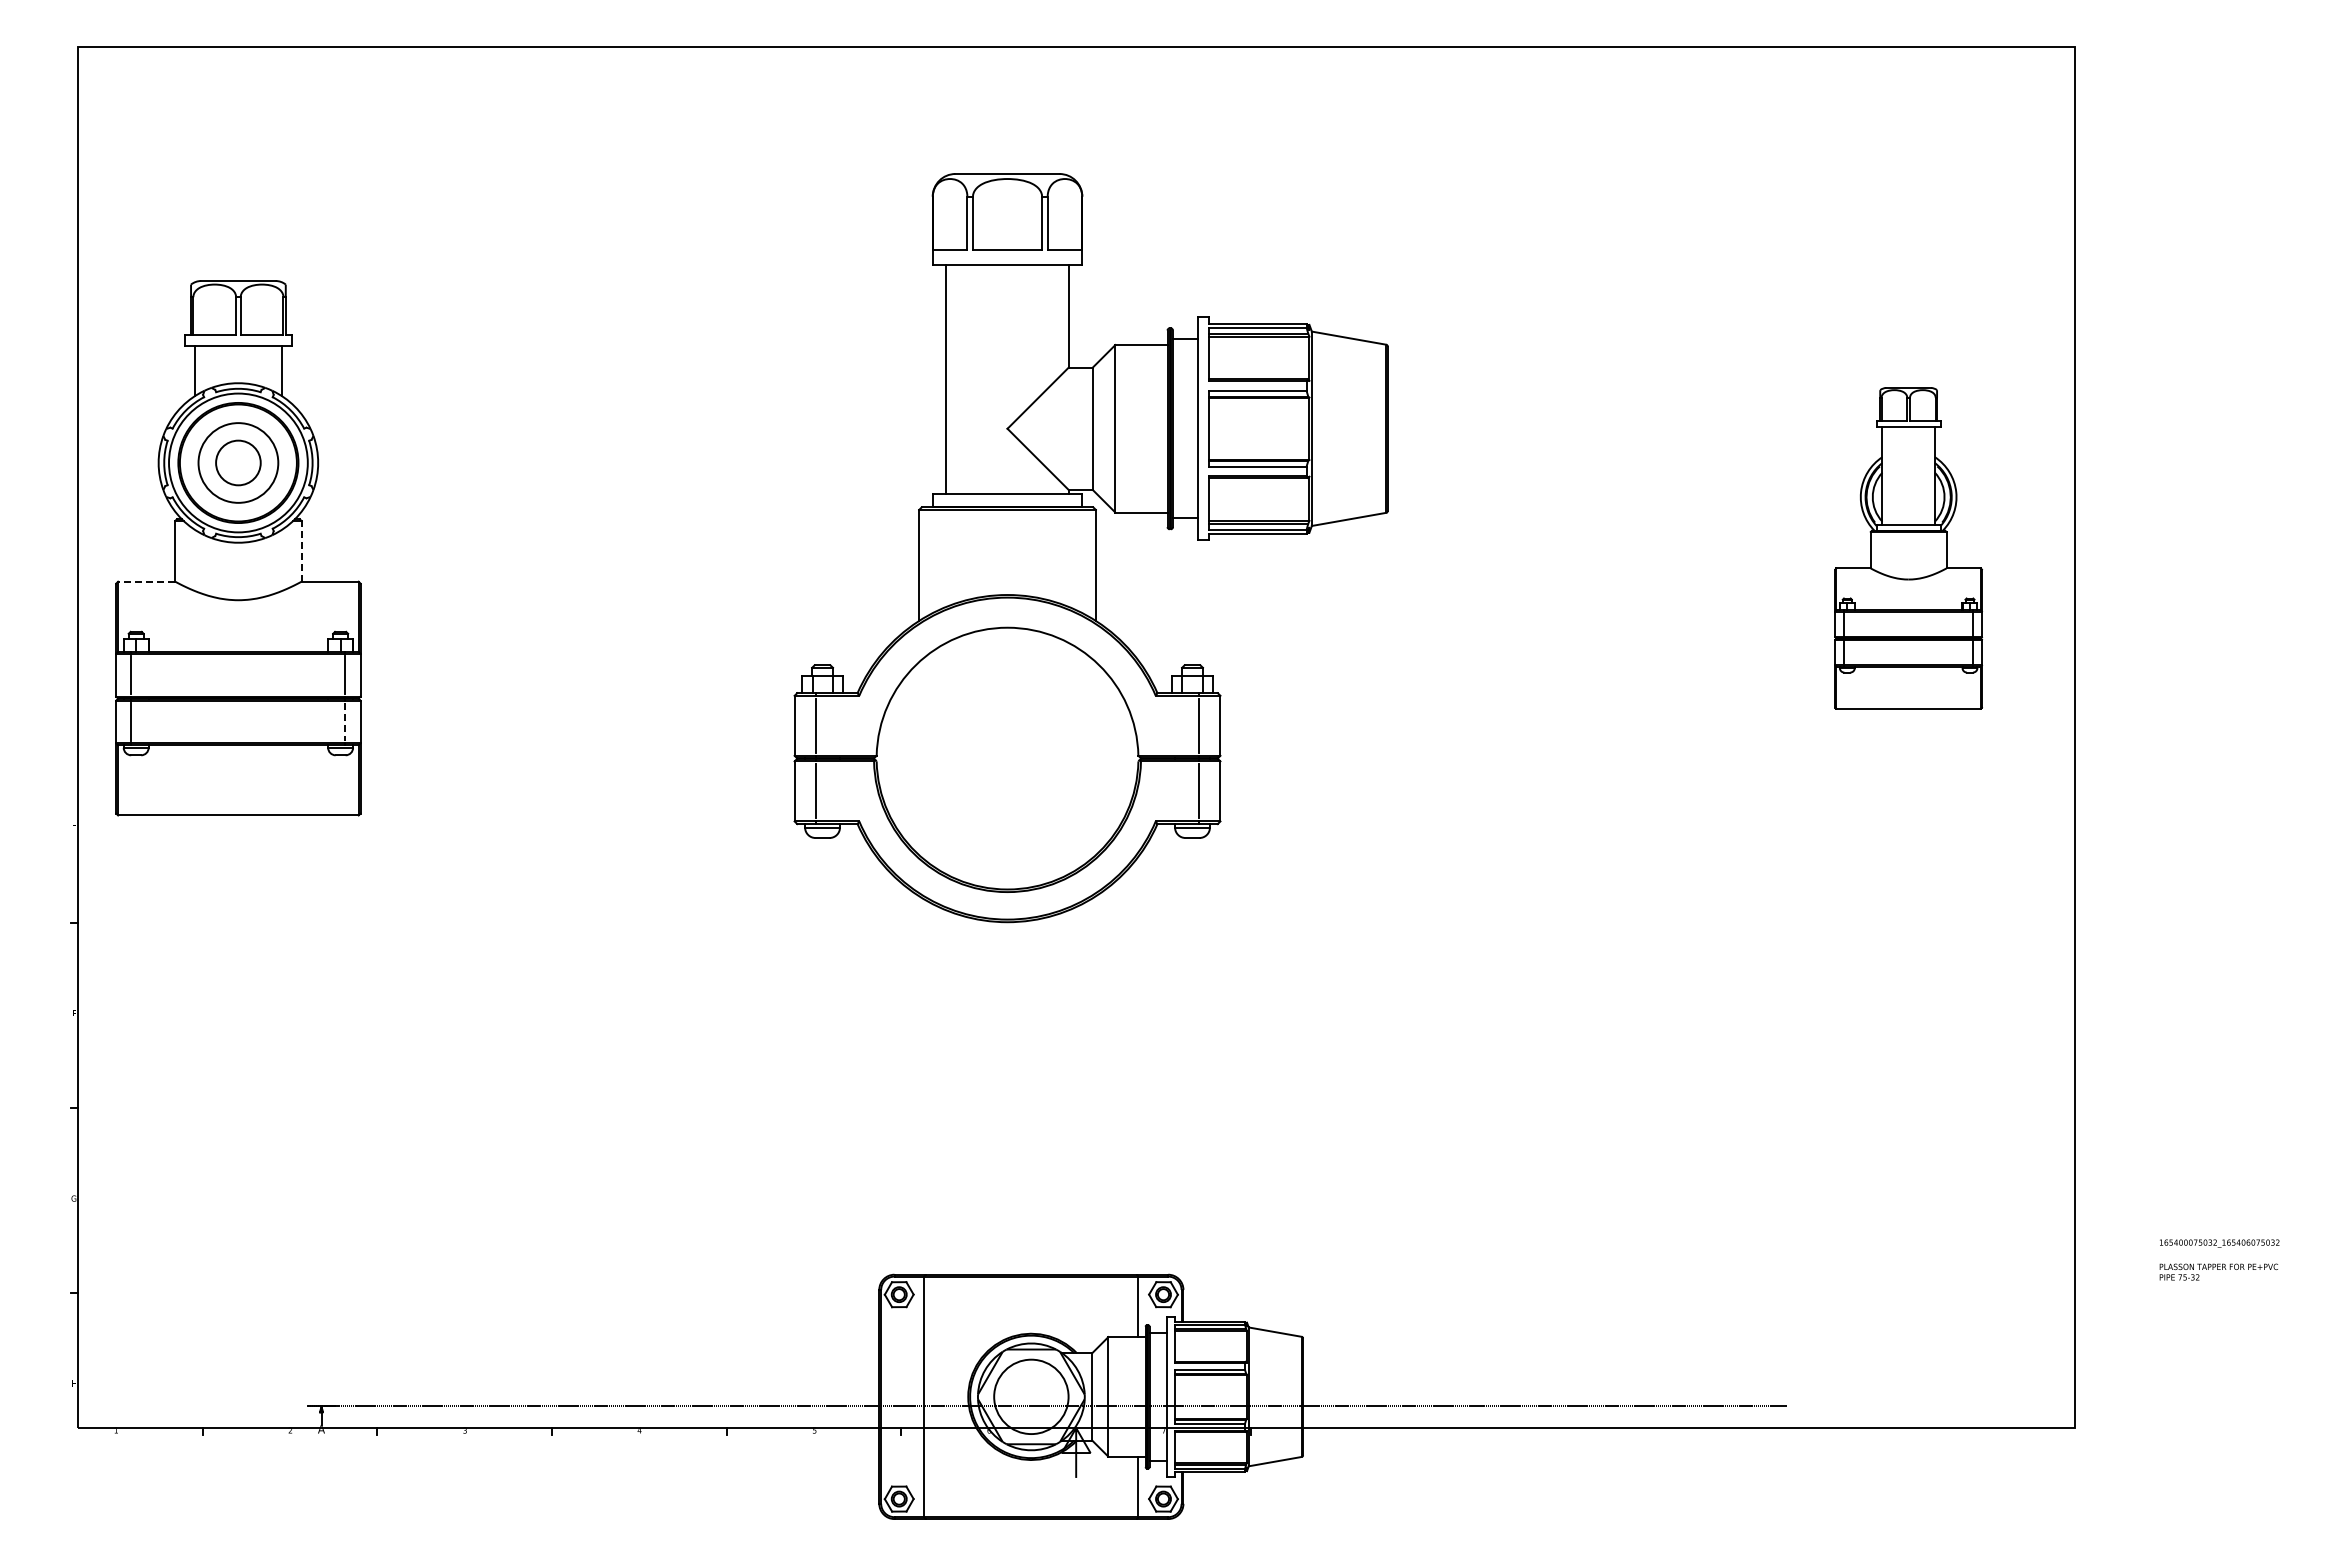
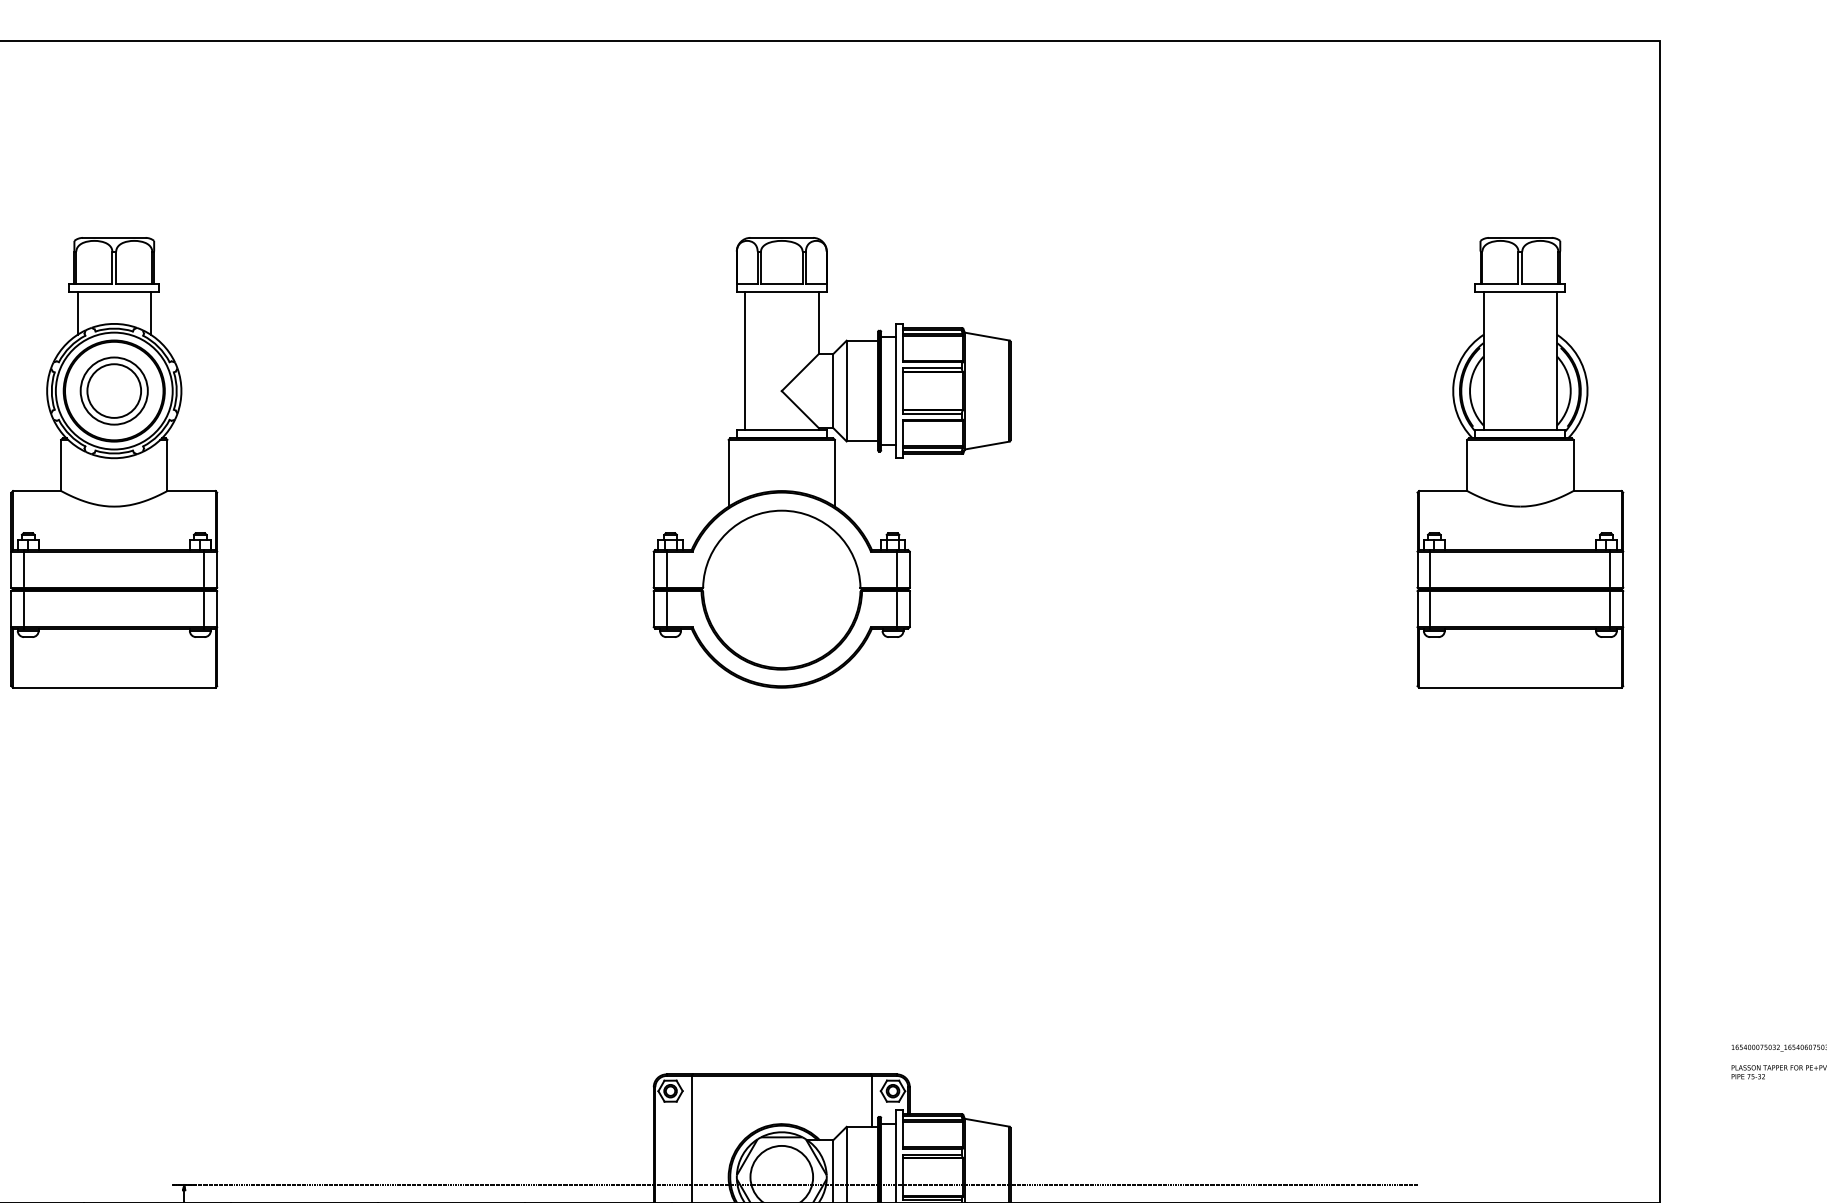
circle: (238, 462) -> (114, 390), size x1.43
part: (1090, 548) -> (831, 463), size x0.71
part: (1908, 548) -> (1520, 463), size x1.67
line: (301, 550) -> (167, 464), dashed -> solid
line: (146, 581) -> (36, 490), dashed -> solid
line: (345, 722) -> (204, 609), dashed -> solid

